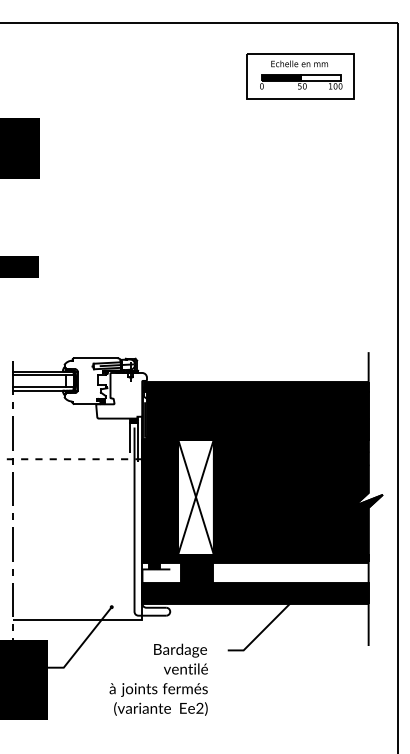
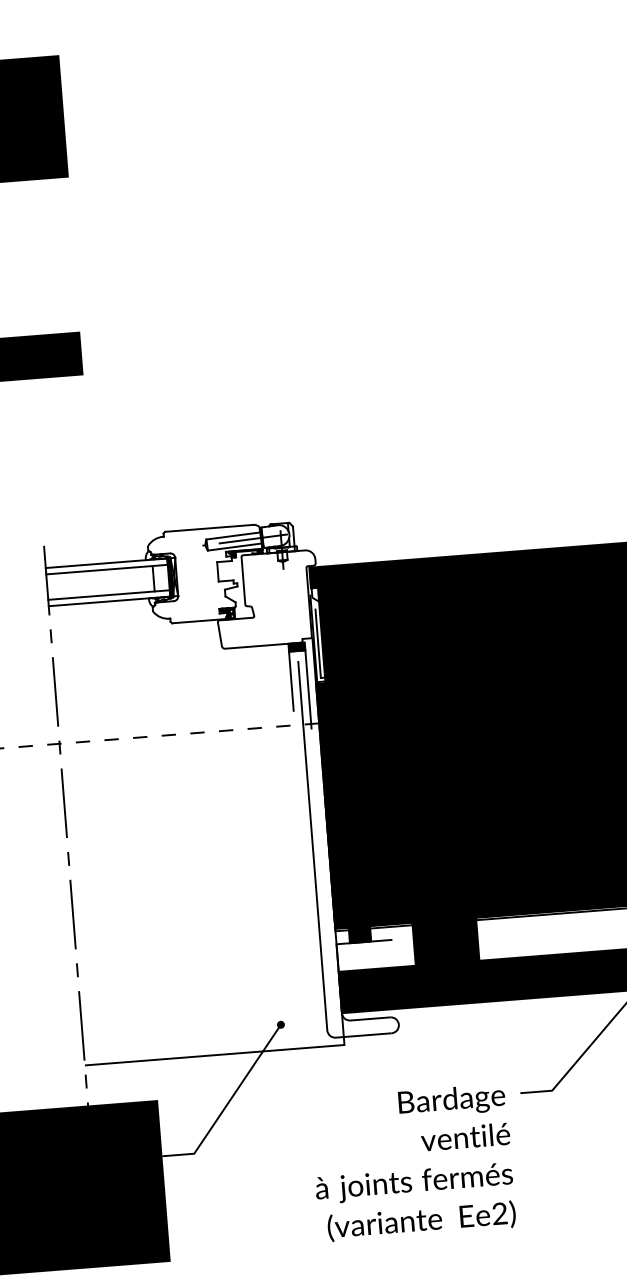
fill: (195, 496) -> (431, 789), added
text: (158, 679) -> (412, 1162), moved

